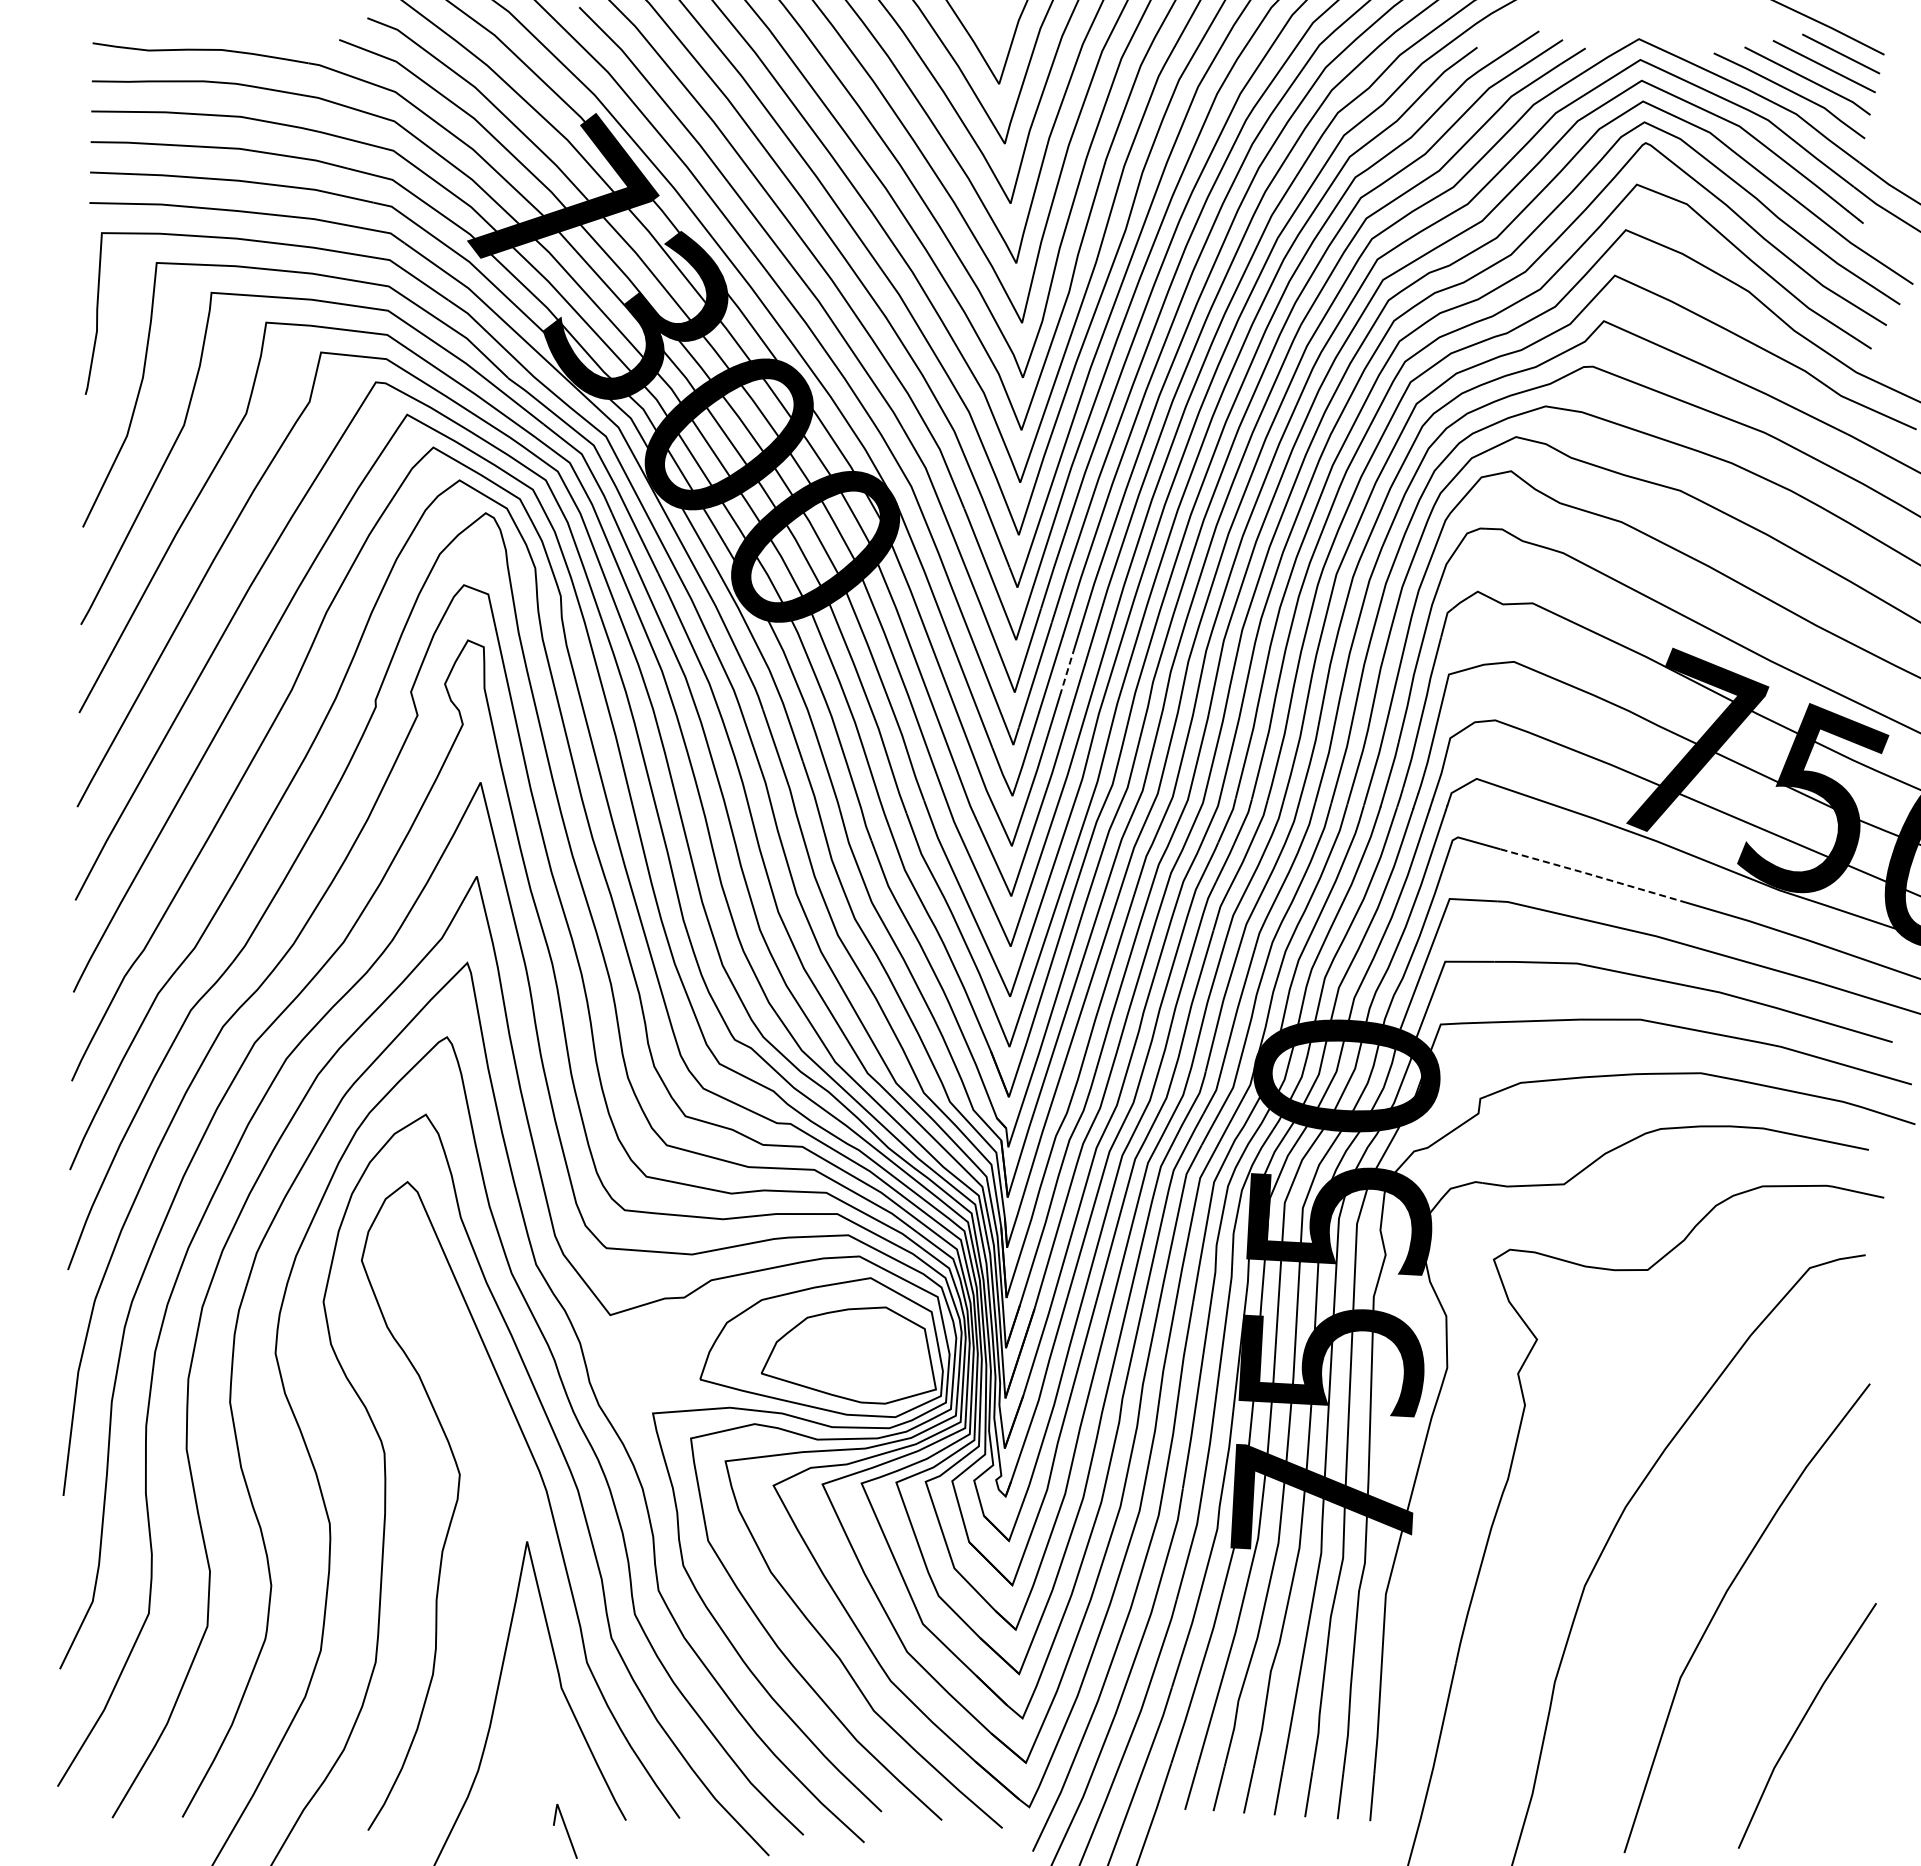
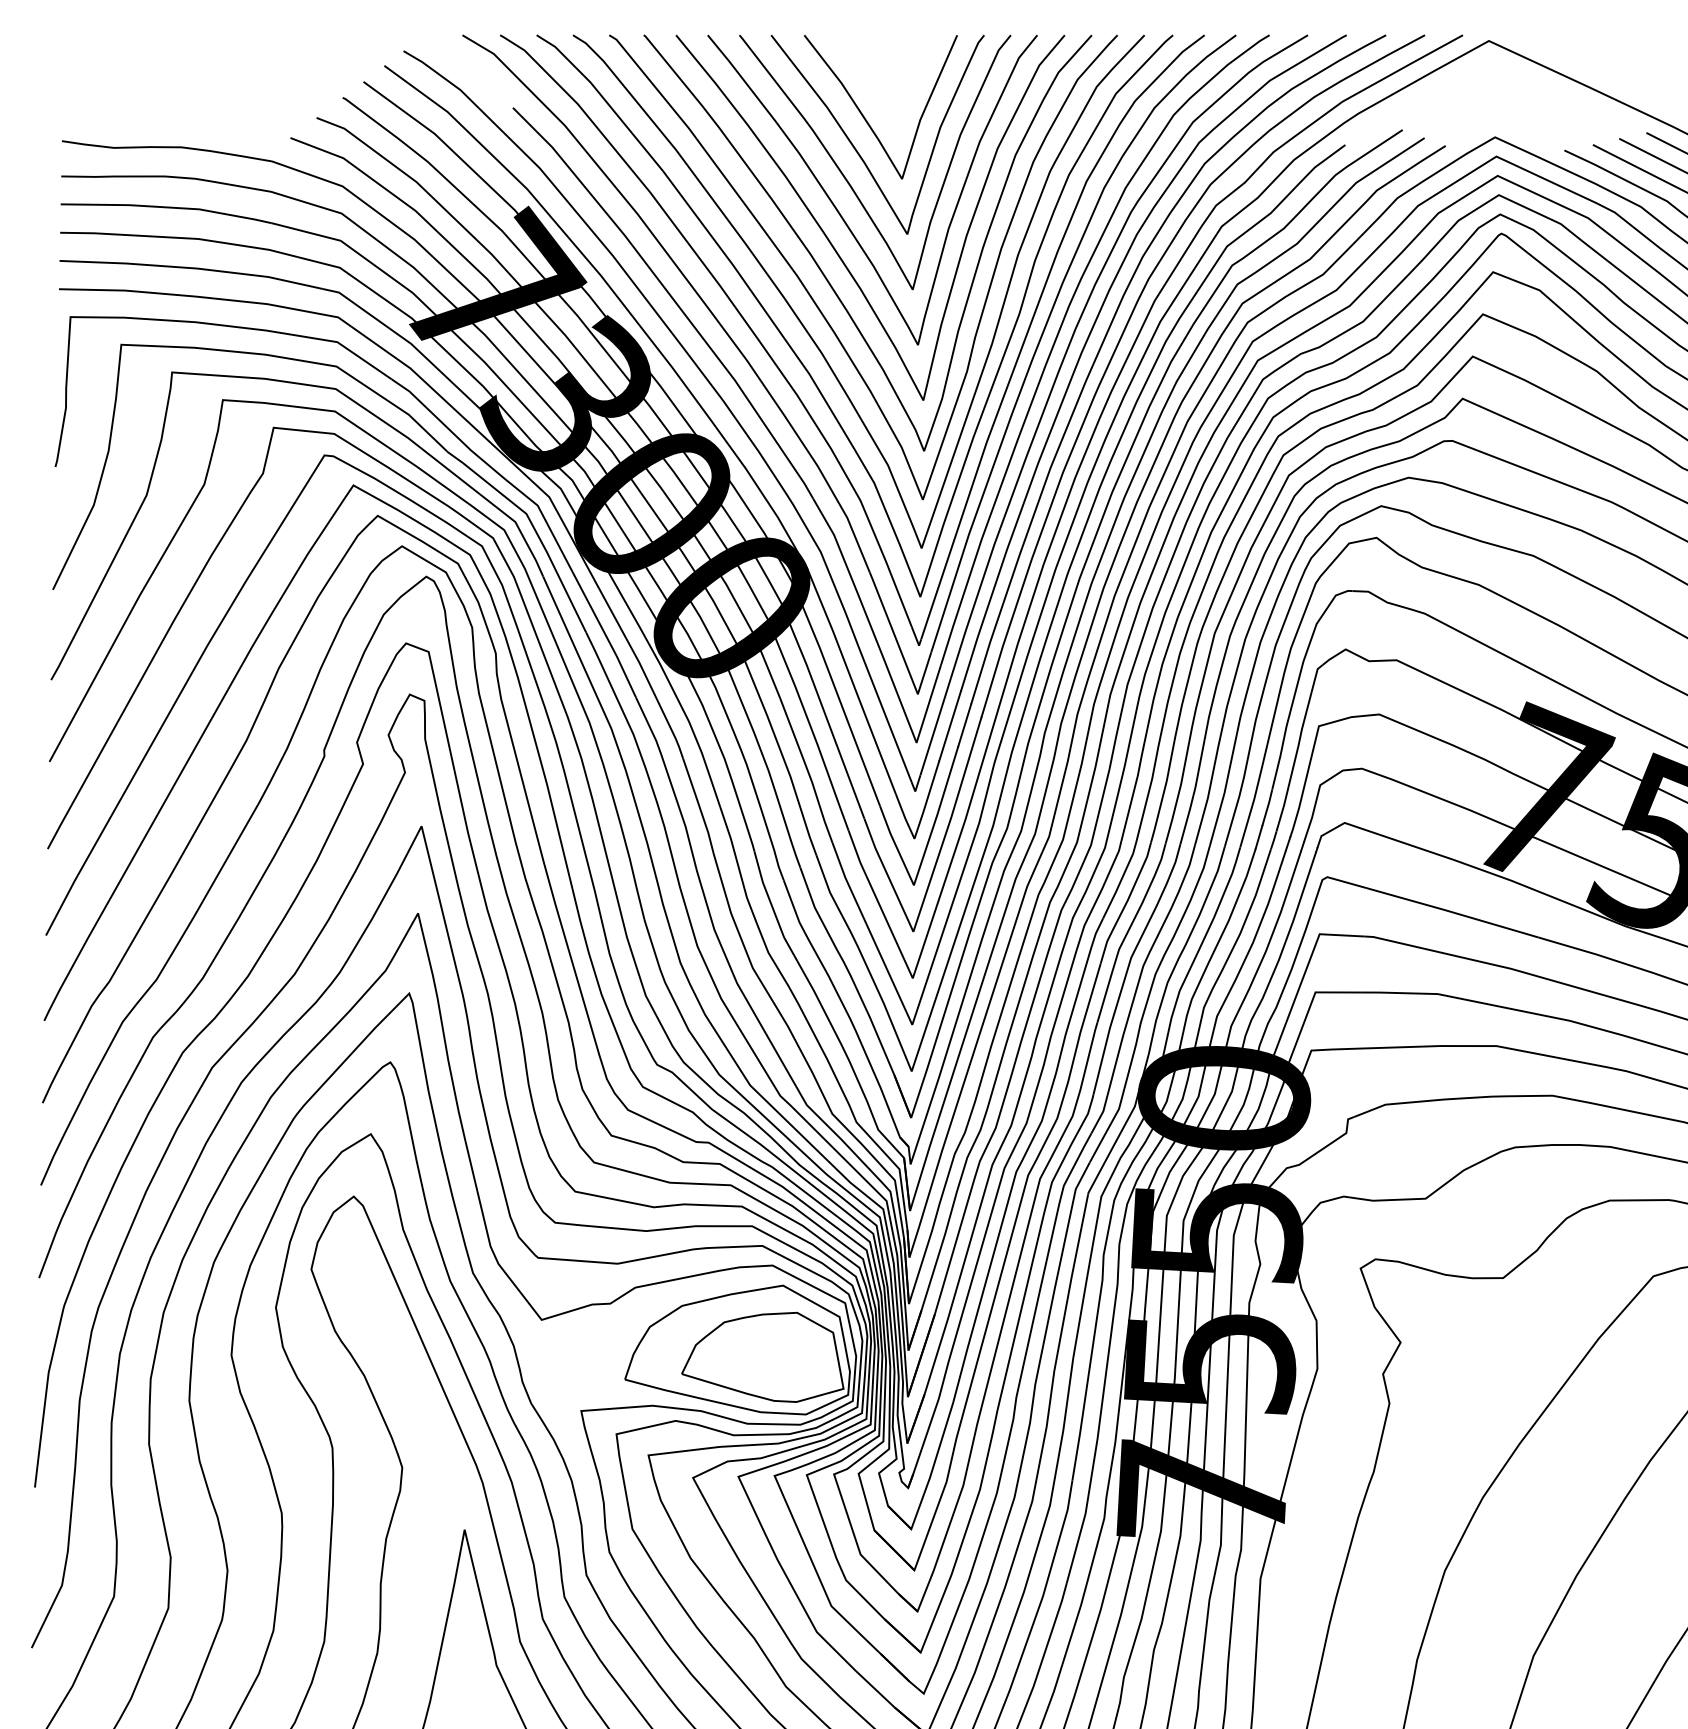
line: (1066, 673) -> (964, 725), dashed -> solid
line: (1593, 875) -> (1452, 912), dashed -> solid

